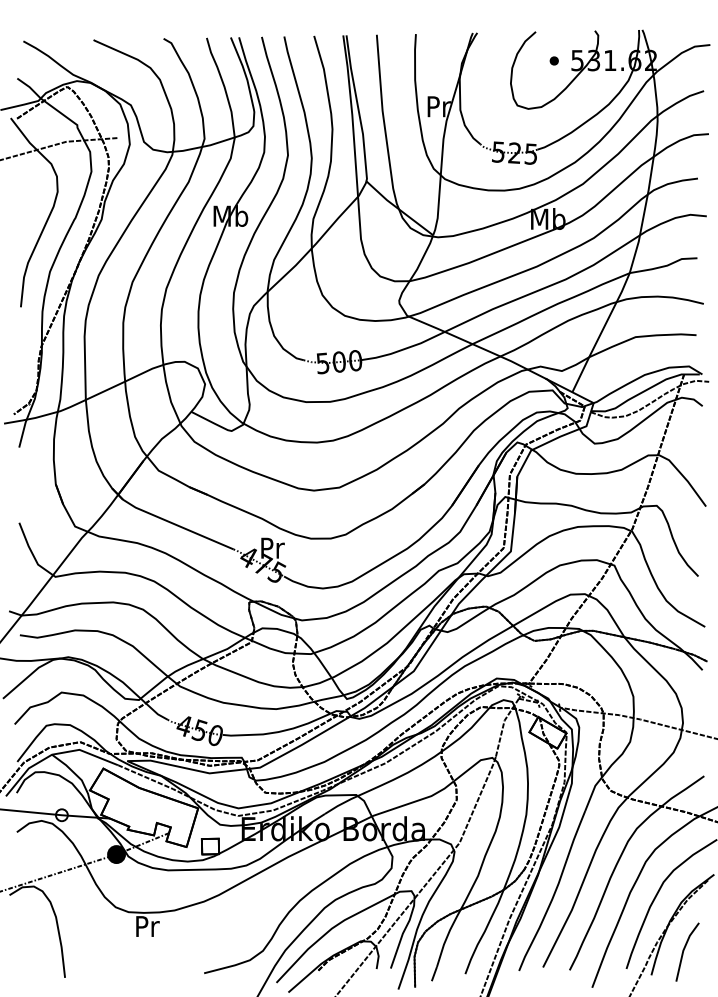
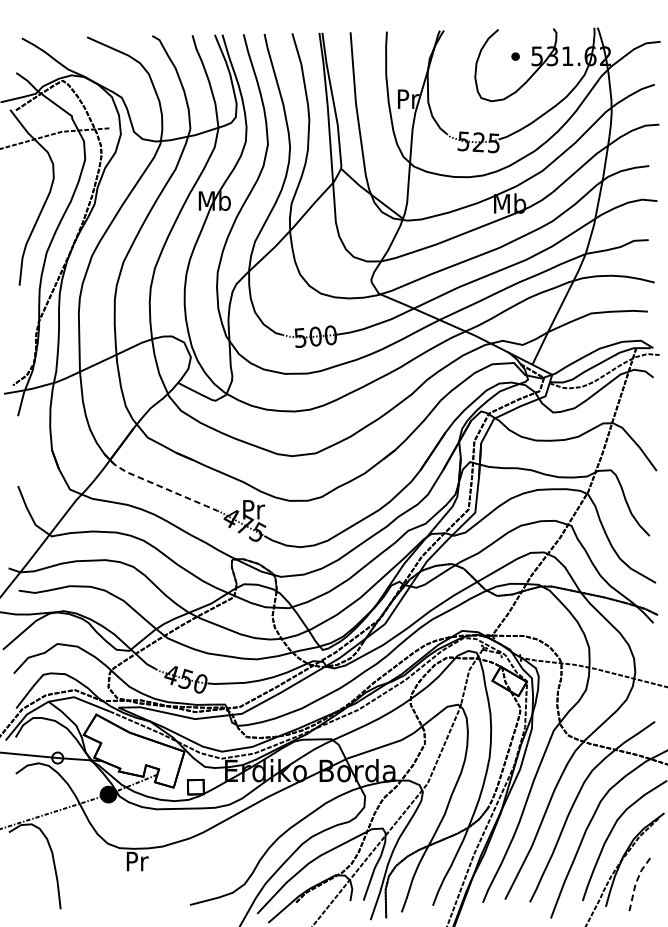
line: (169, 522) -> (157, 485), solid -> dashed
line: (683, 950) -> (635, 883), solid -> dashed

